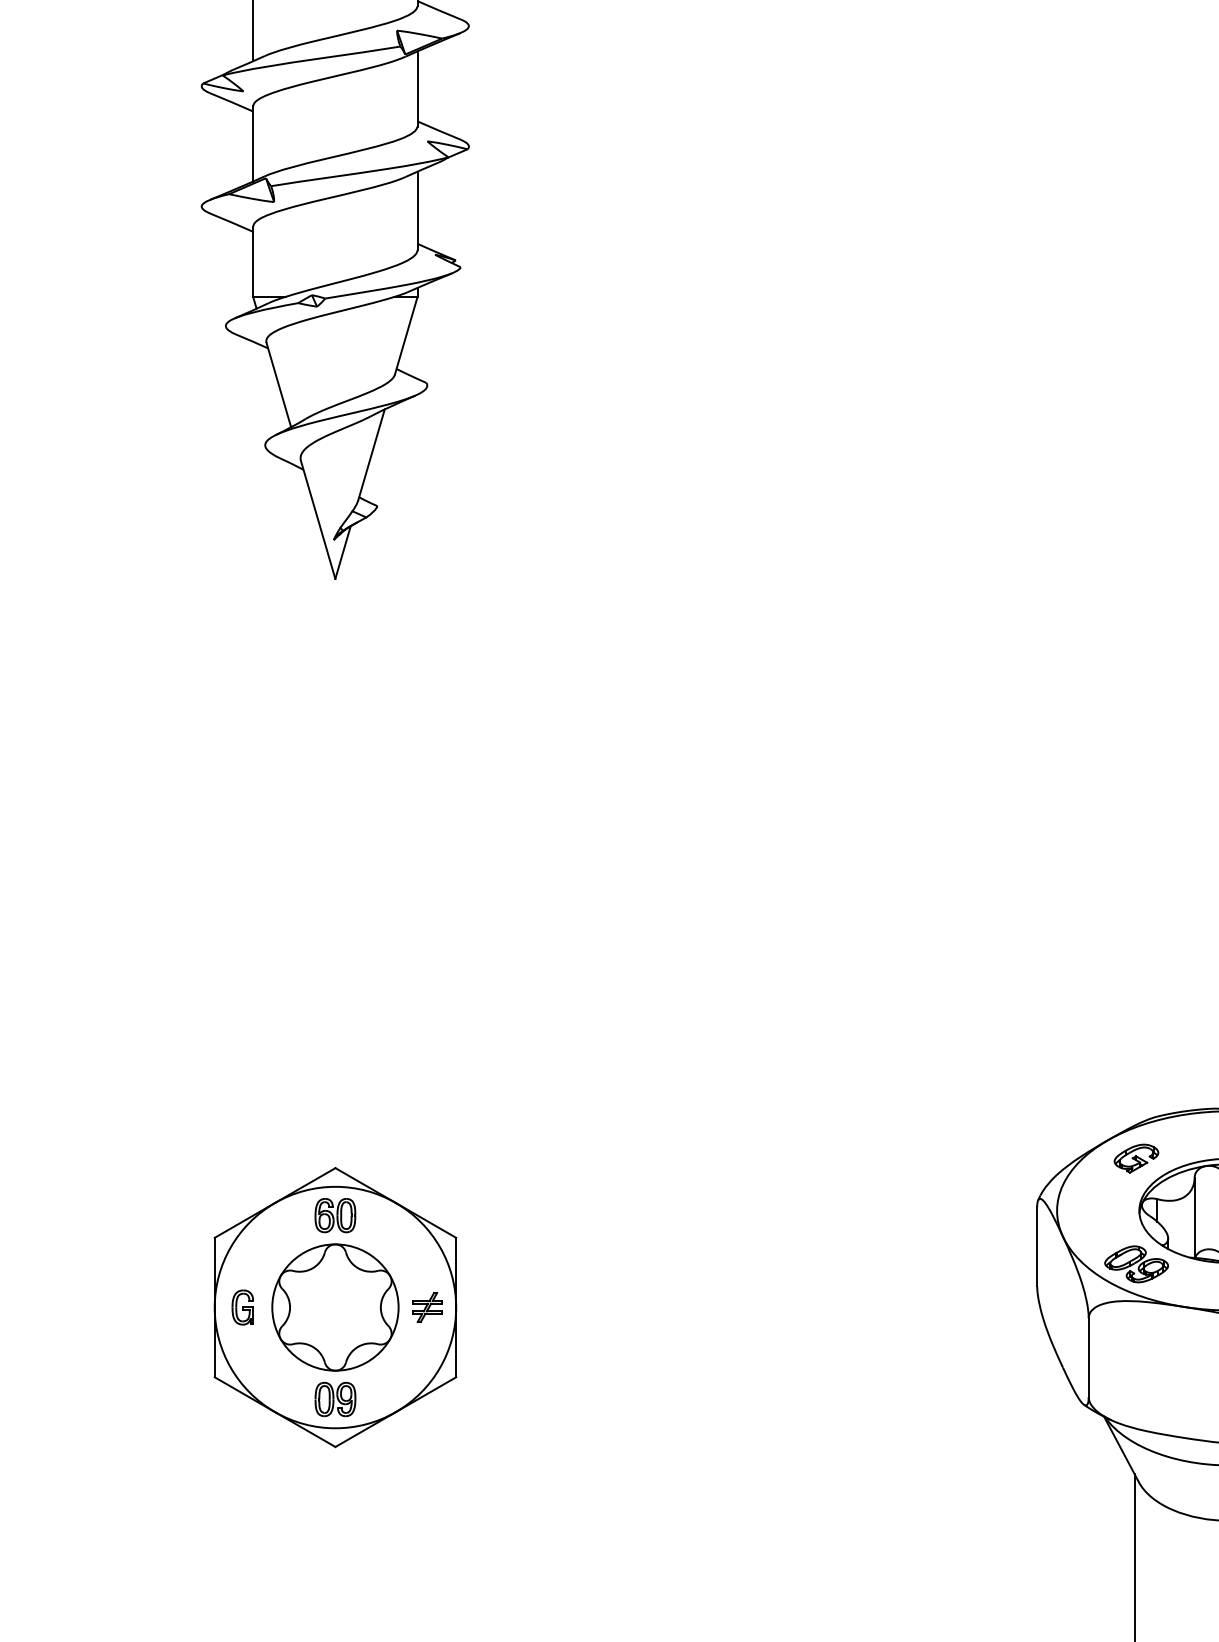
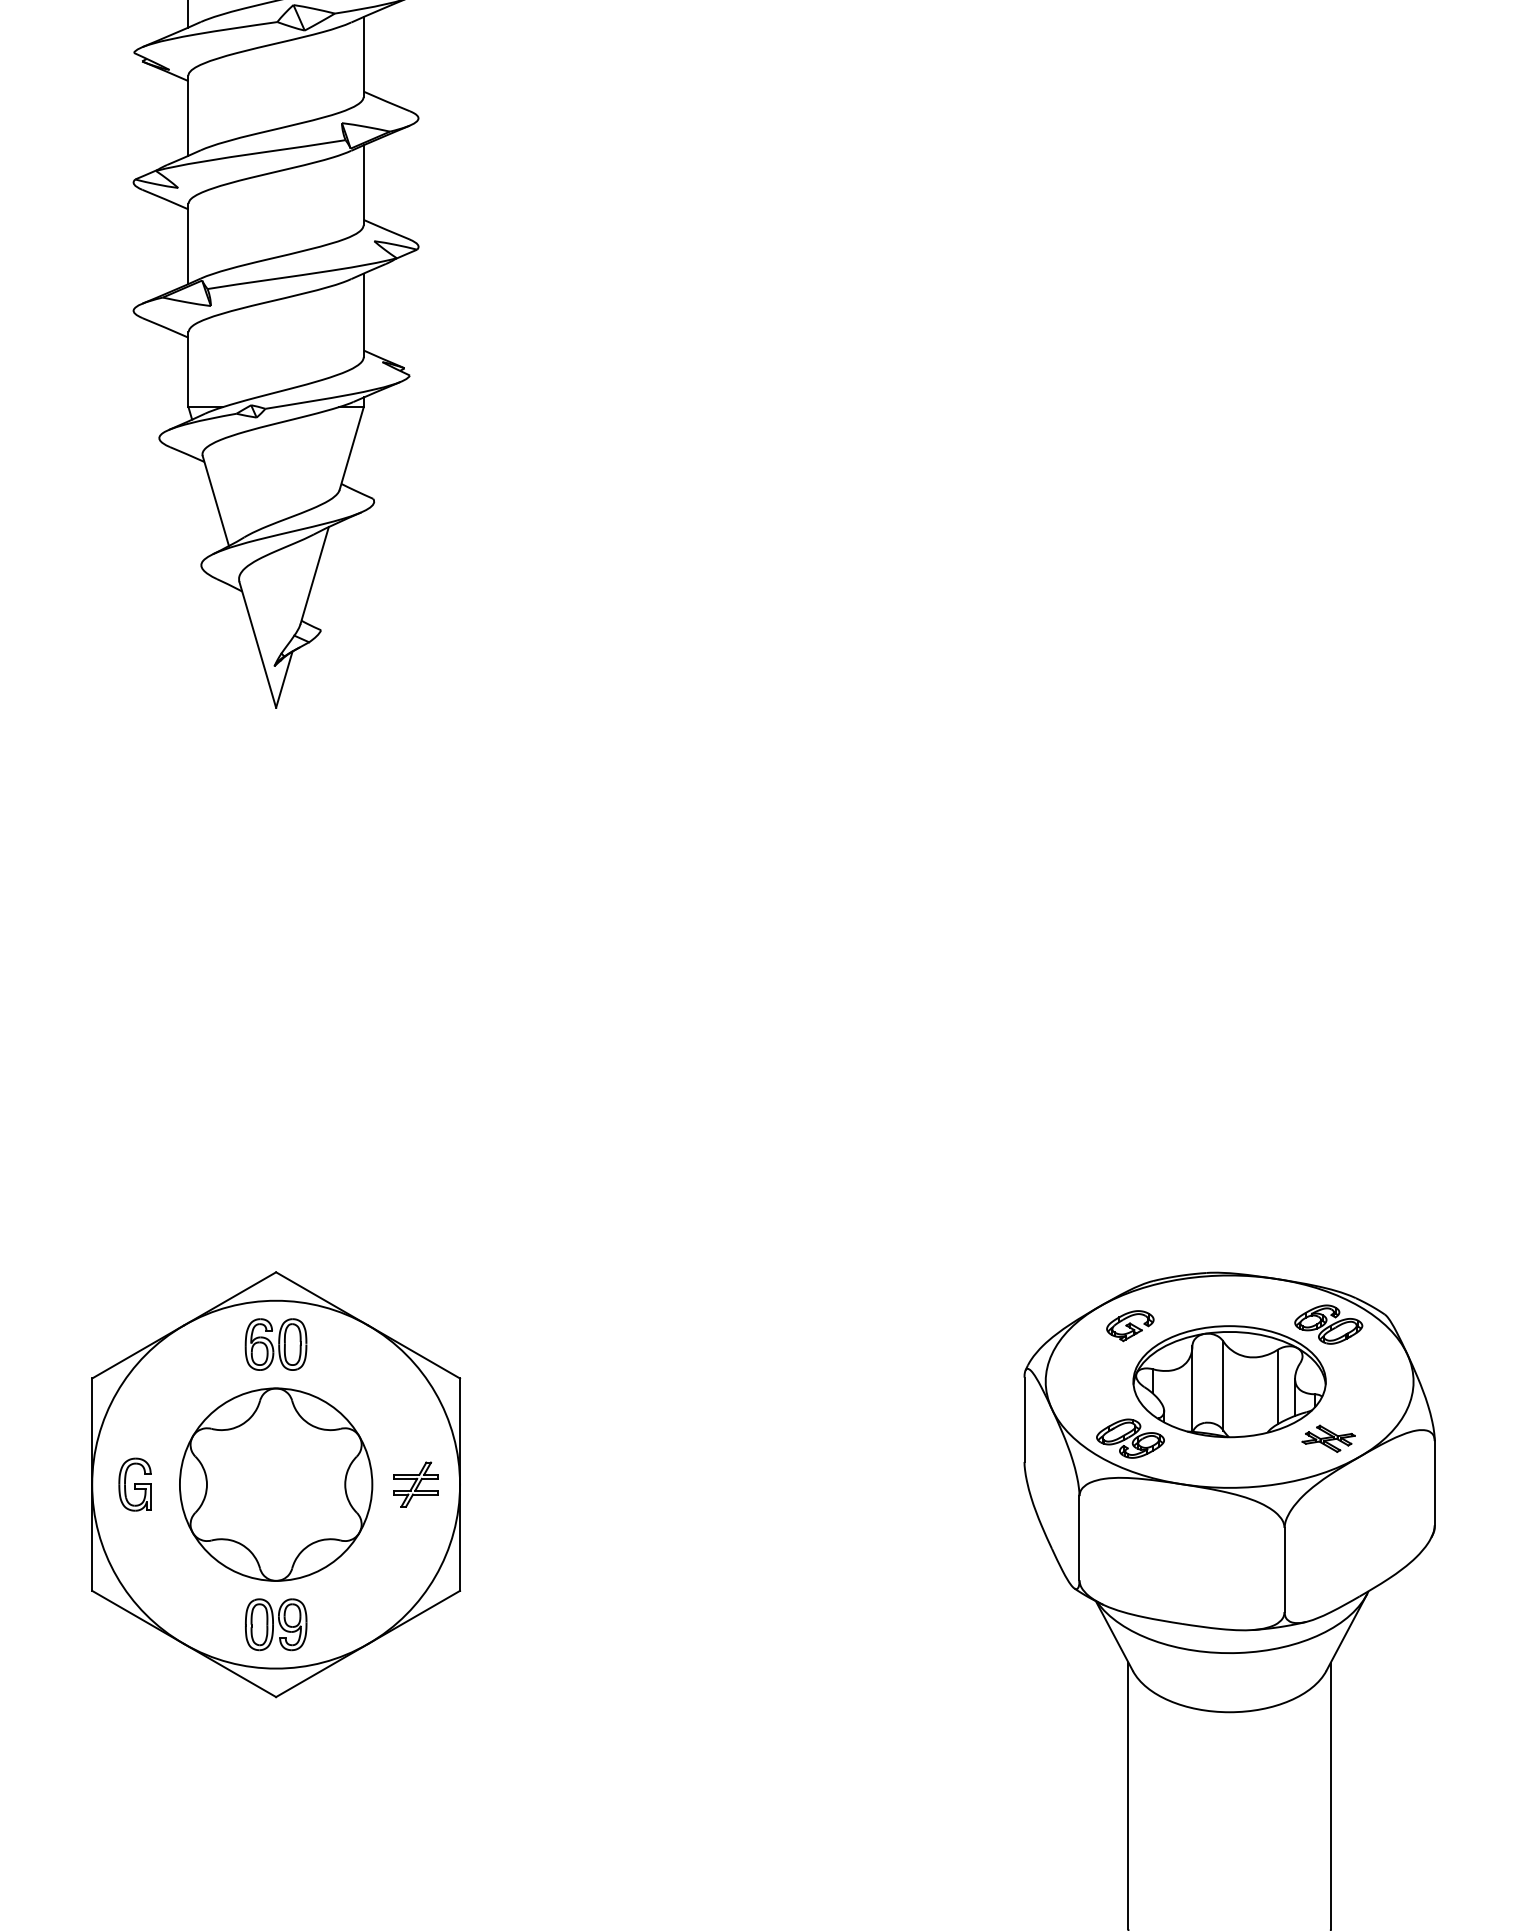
part: (335, 1307) -> (276, 1484), size x1.43

